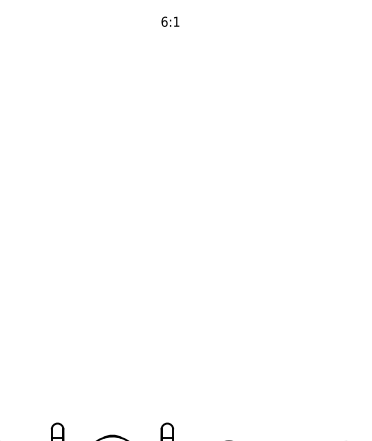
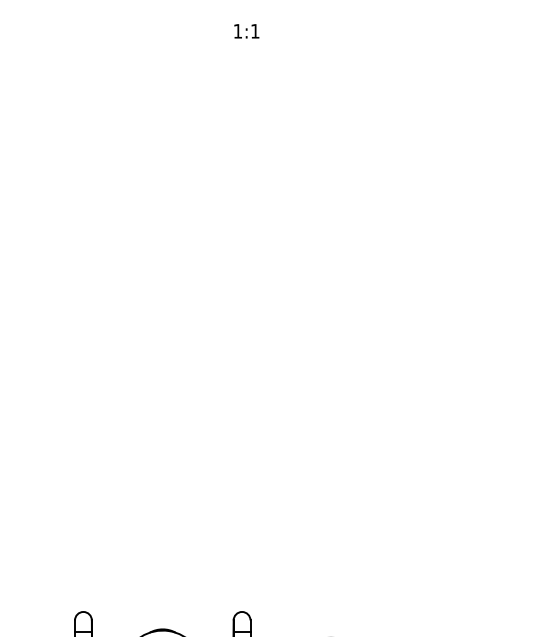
text: (164, 21) -> (237, 30), 6:1 -> 1:1

